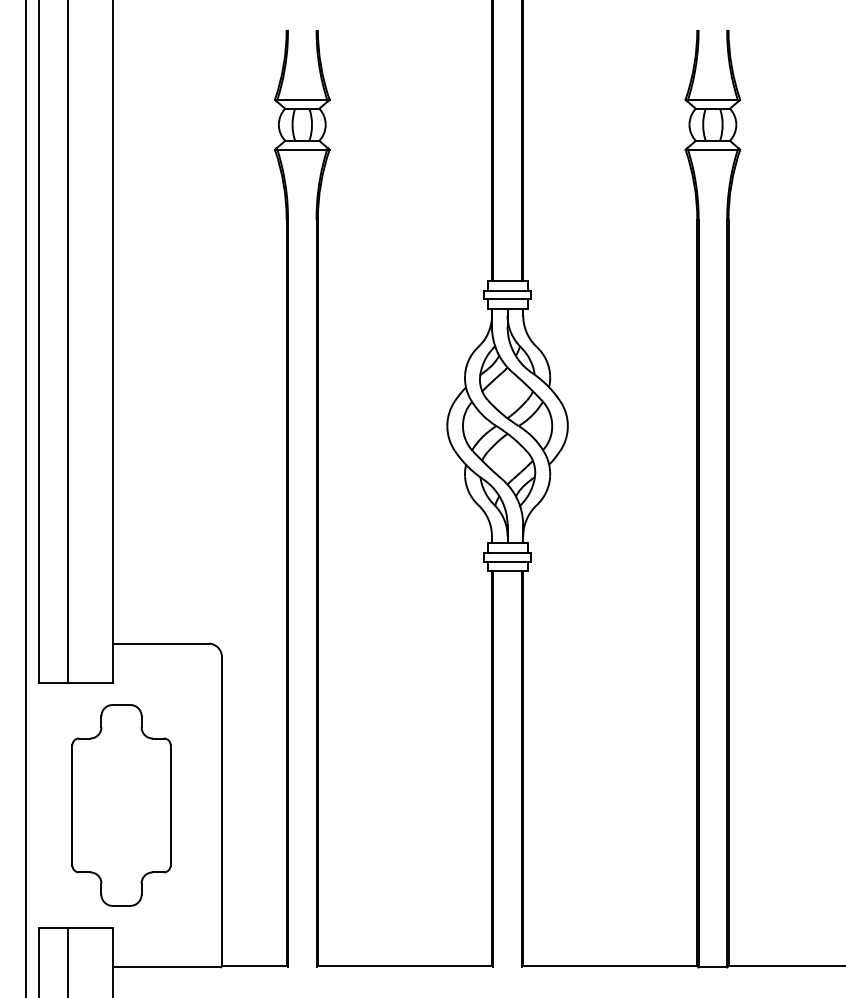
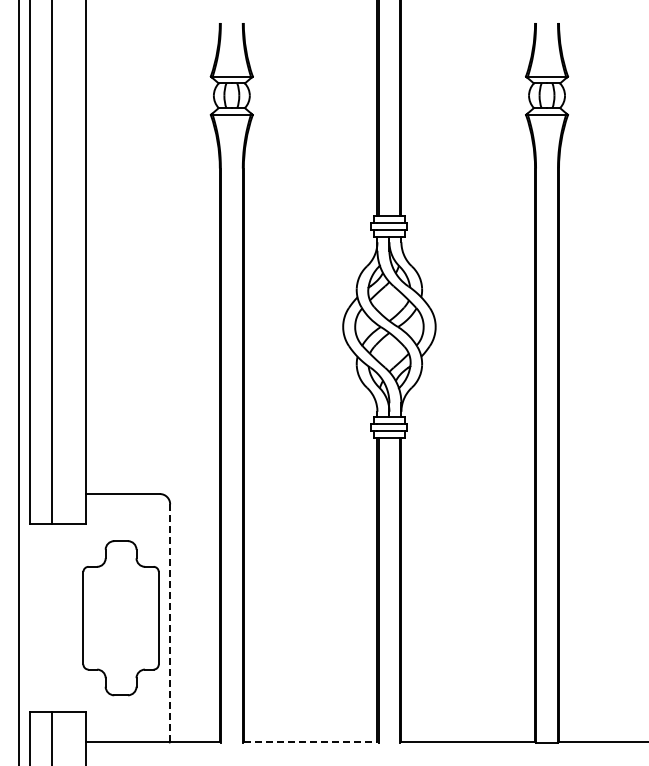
part: (120, 805) -> (120, 618), moved
line: (222, 811) -> (170, 622), solid -> dashed
line: (404, 966) -> (310, 741), solid -> dashed

